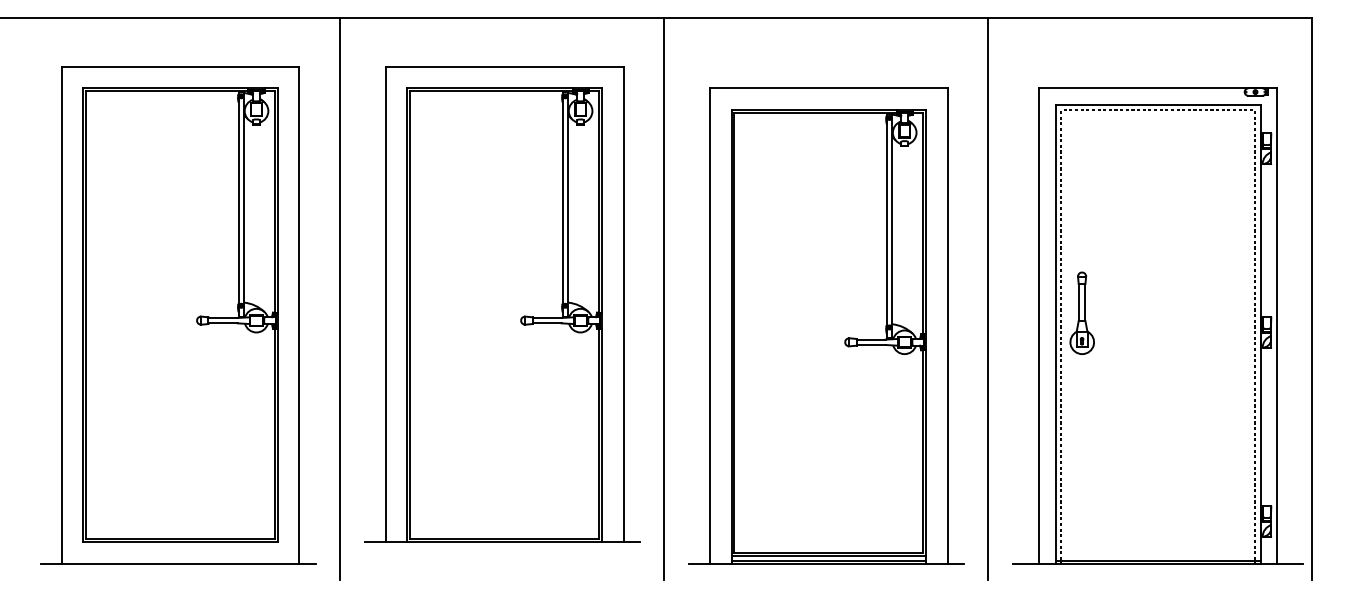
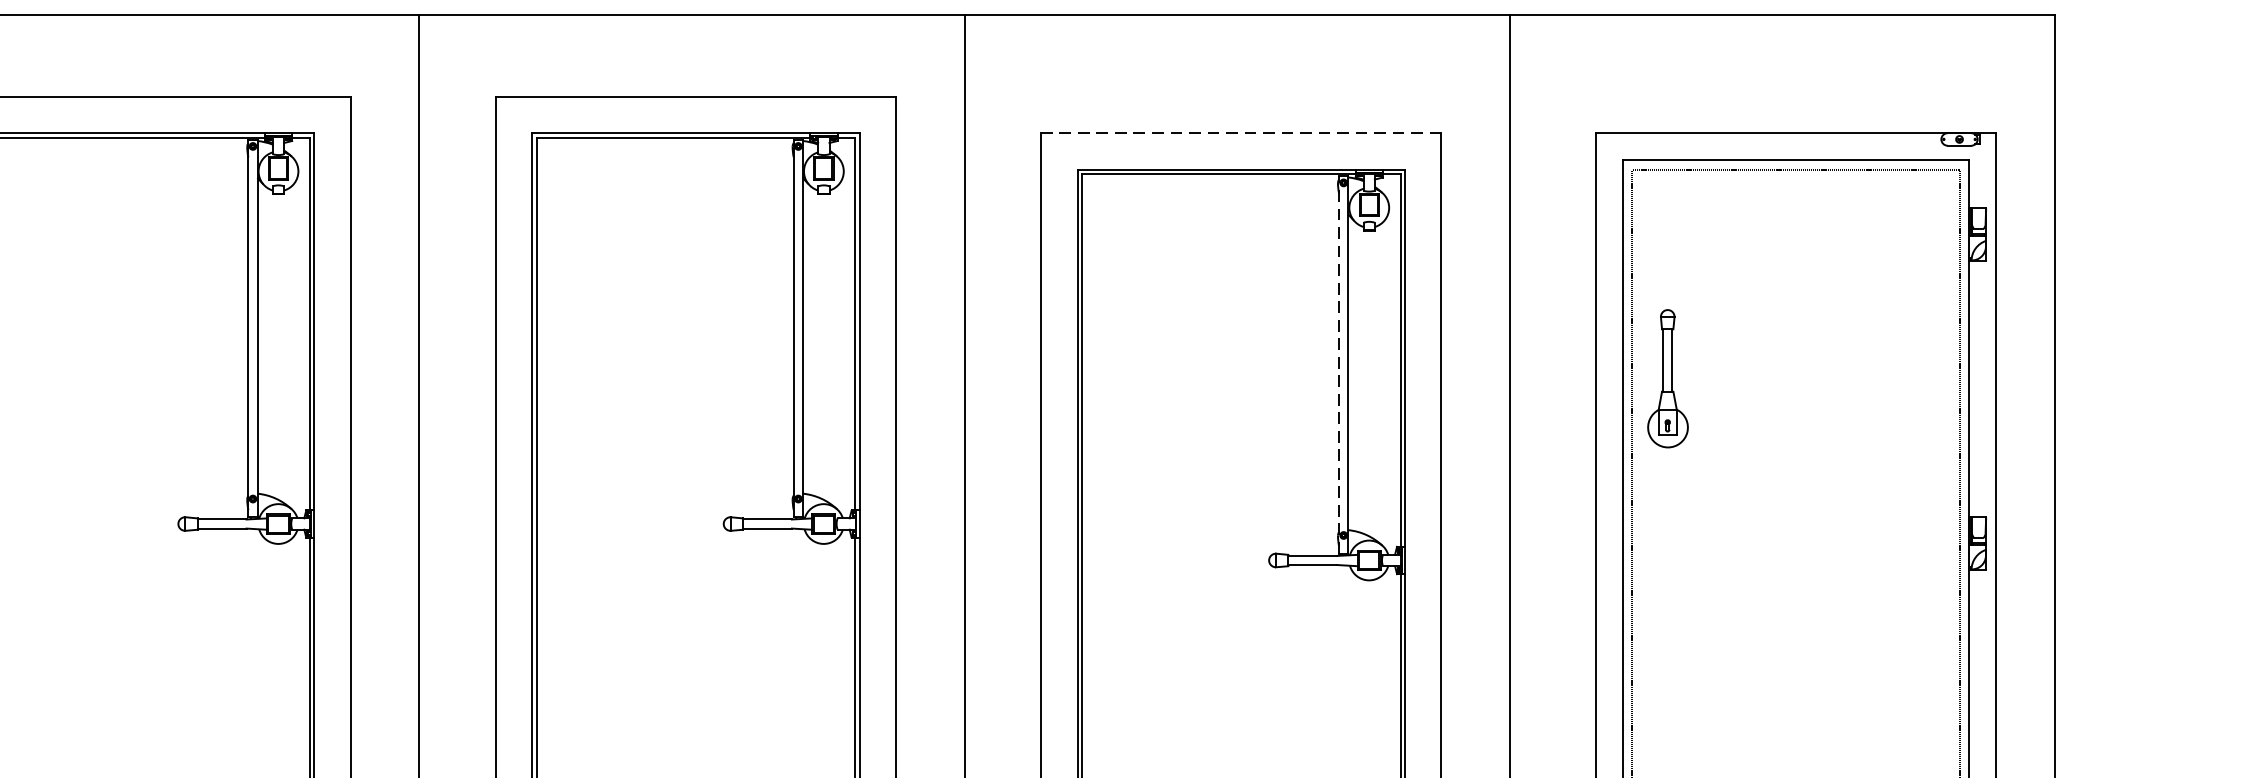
line: (828, 88) -> (1241, 133), solid -> dashed
line: (886, 225) -> (1338, 363), solid -> dashed
part: (1081, 312) -> (1666, 377), moved

